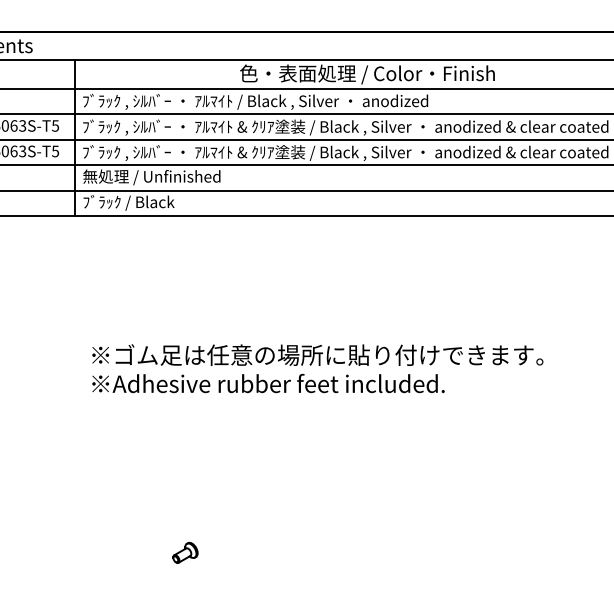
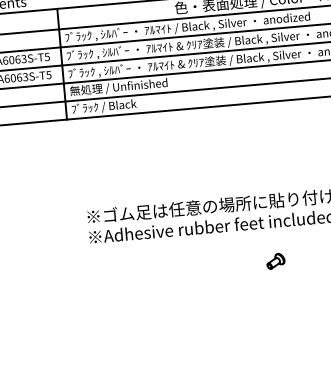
part: (185, 552) -> (275, 260), moved

